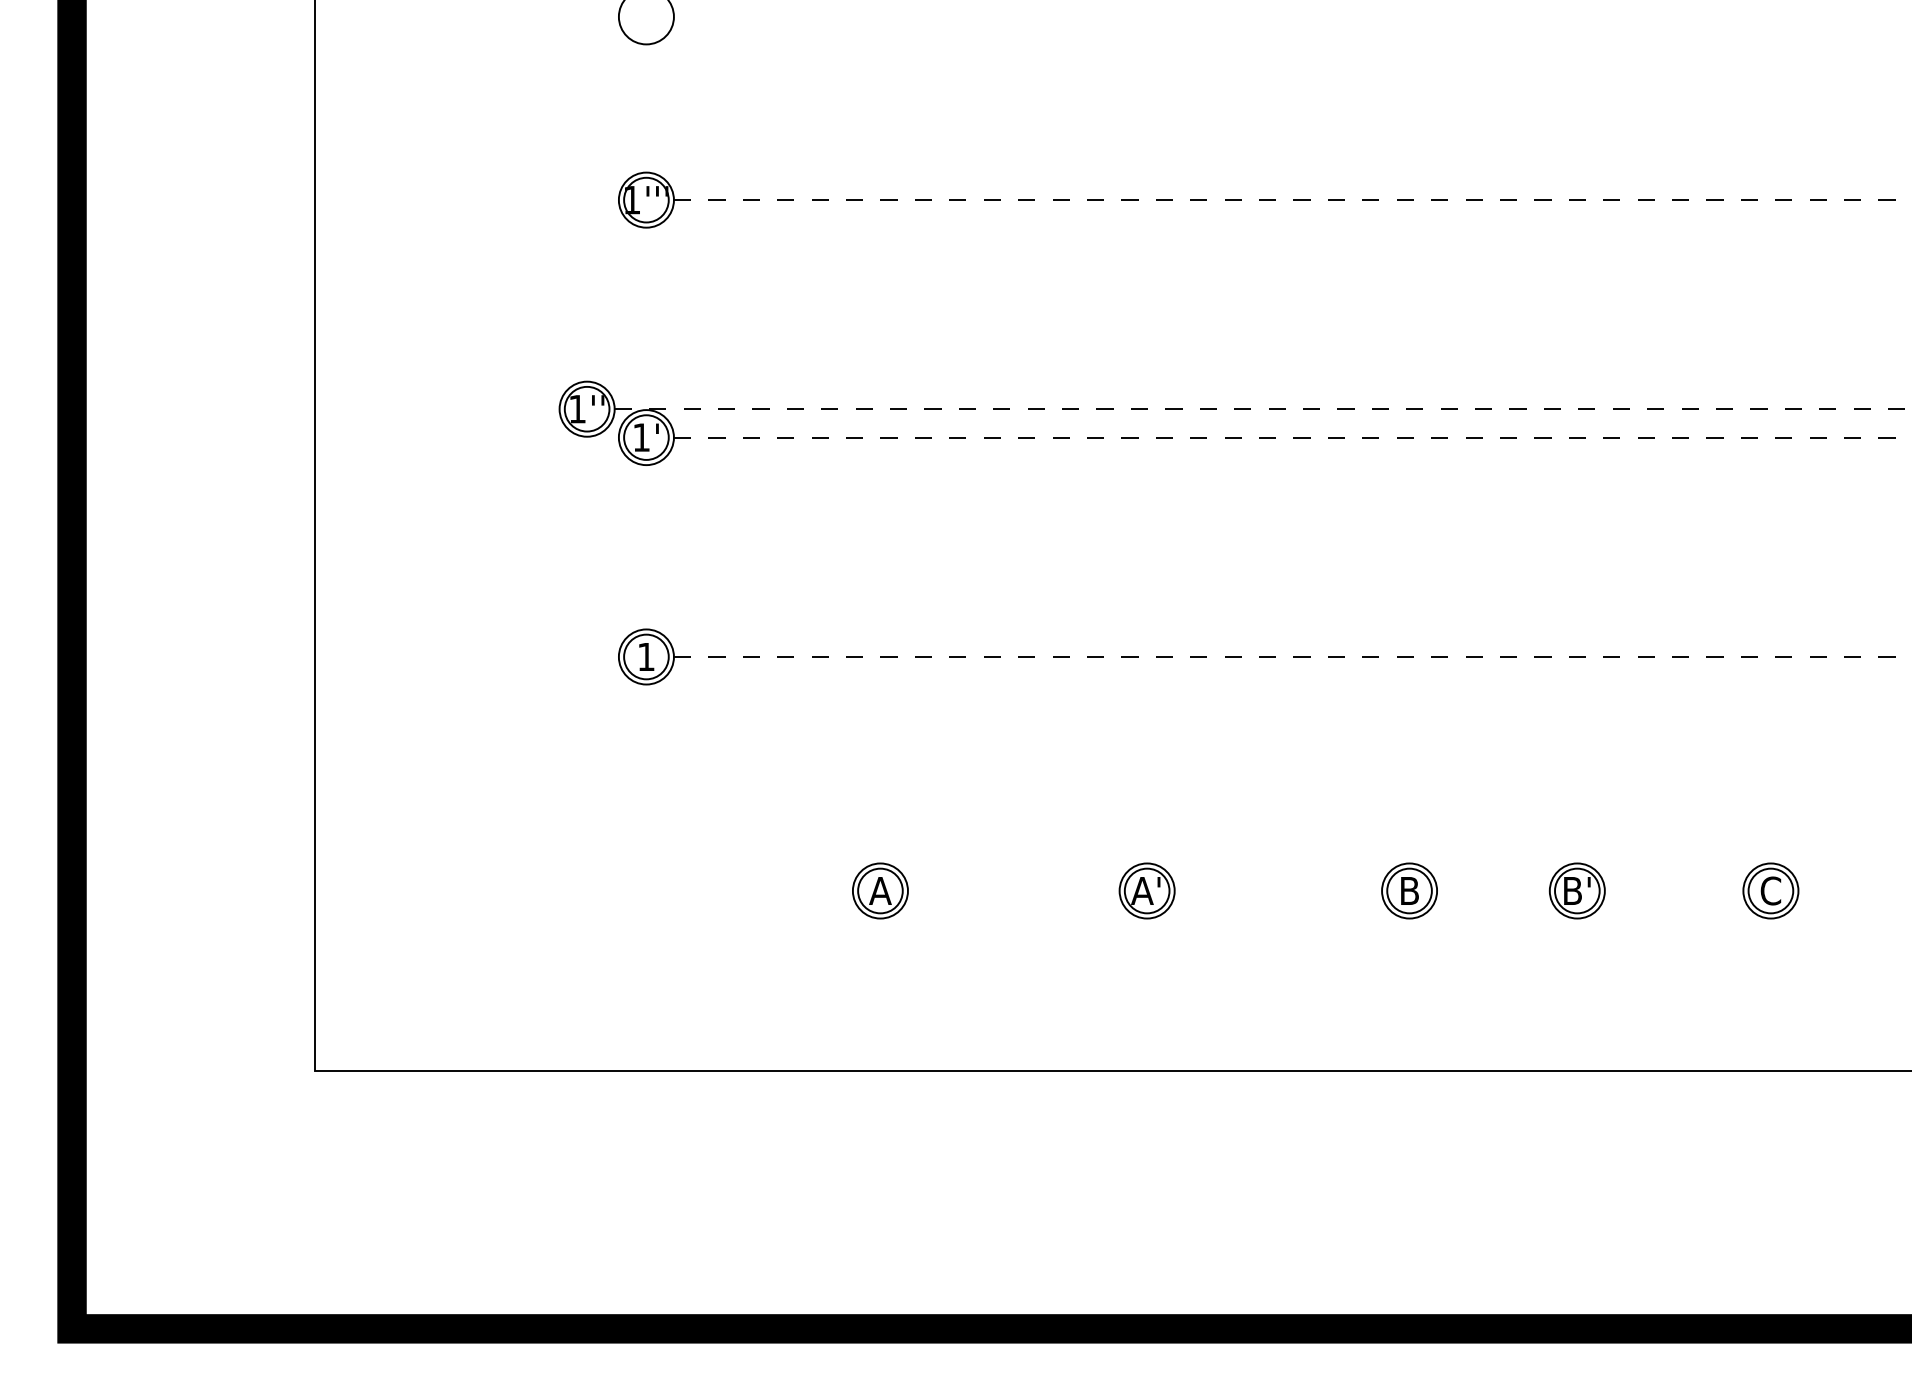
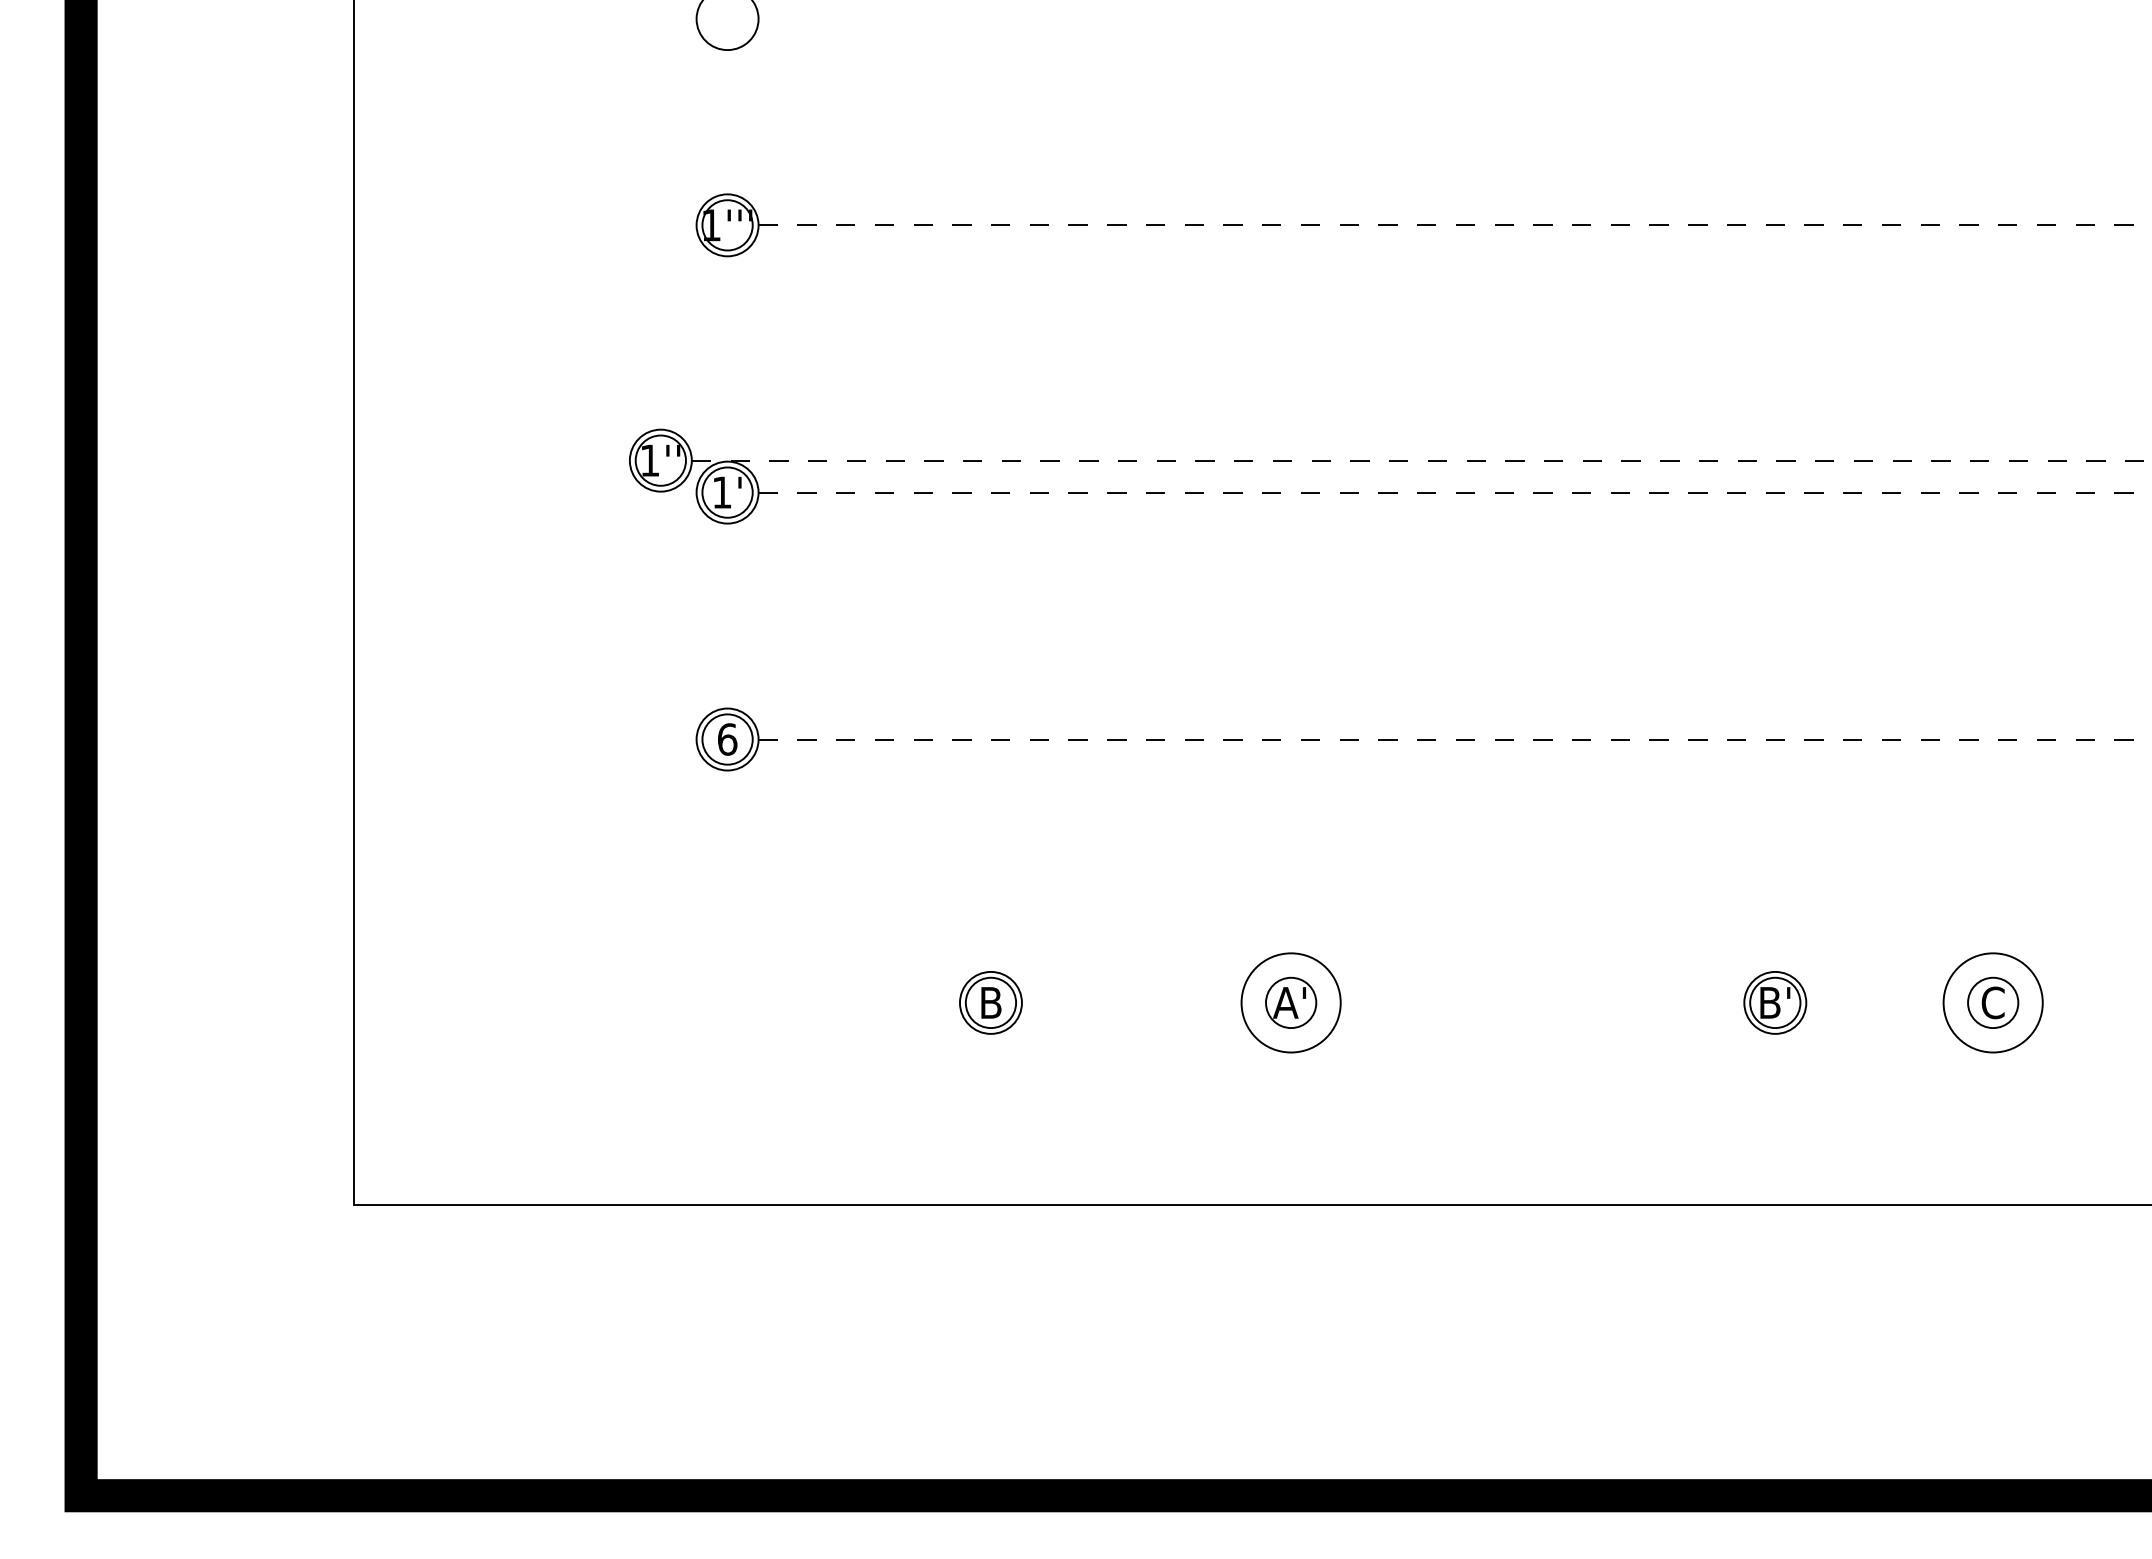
text: (646, 656) -> (727, 739), 1 -> 6
text: (880, 890) -> (990, 1002), A -> B
circle: (1147, 890) -> (1291, 1002), size x1.6
part: (1409, 890) -> (1586, 1002), removed
circle: (1771, 890) -> (1993, 1002), size x1.6

